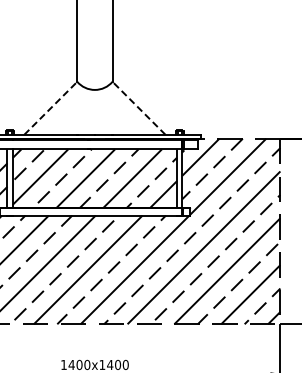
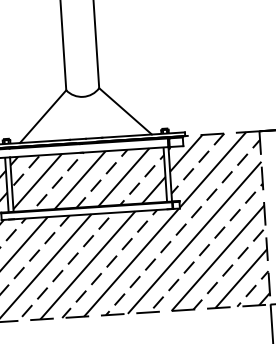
line: (51, 107) -> (43, 115), dashed -> solid
line: (138, 107) -> (125, 110), dashed -> solid

